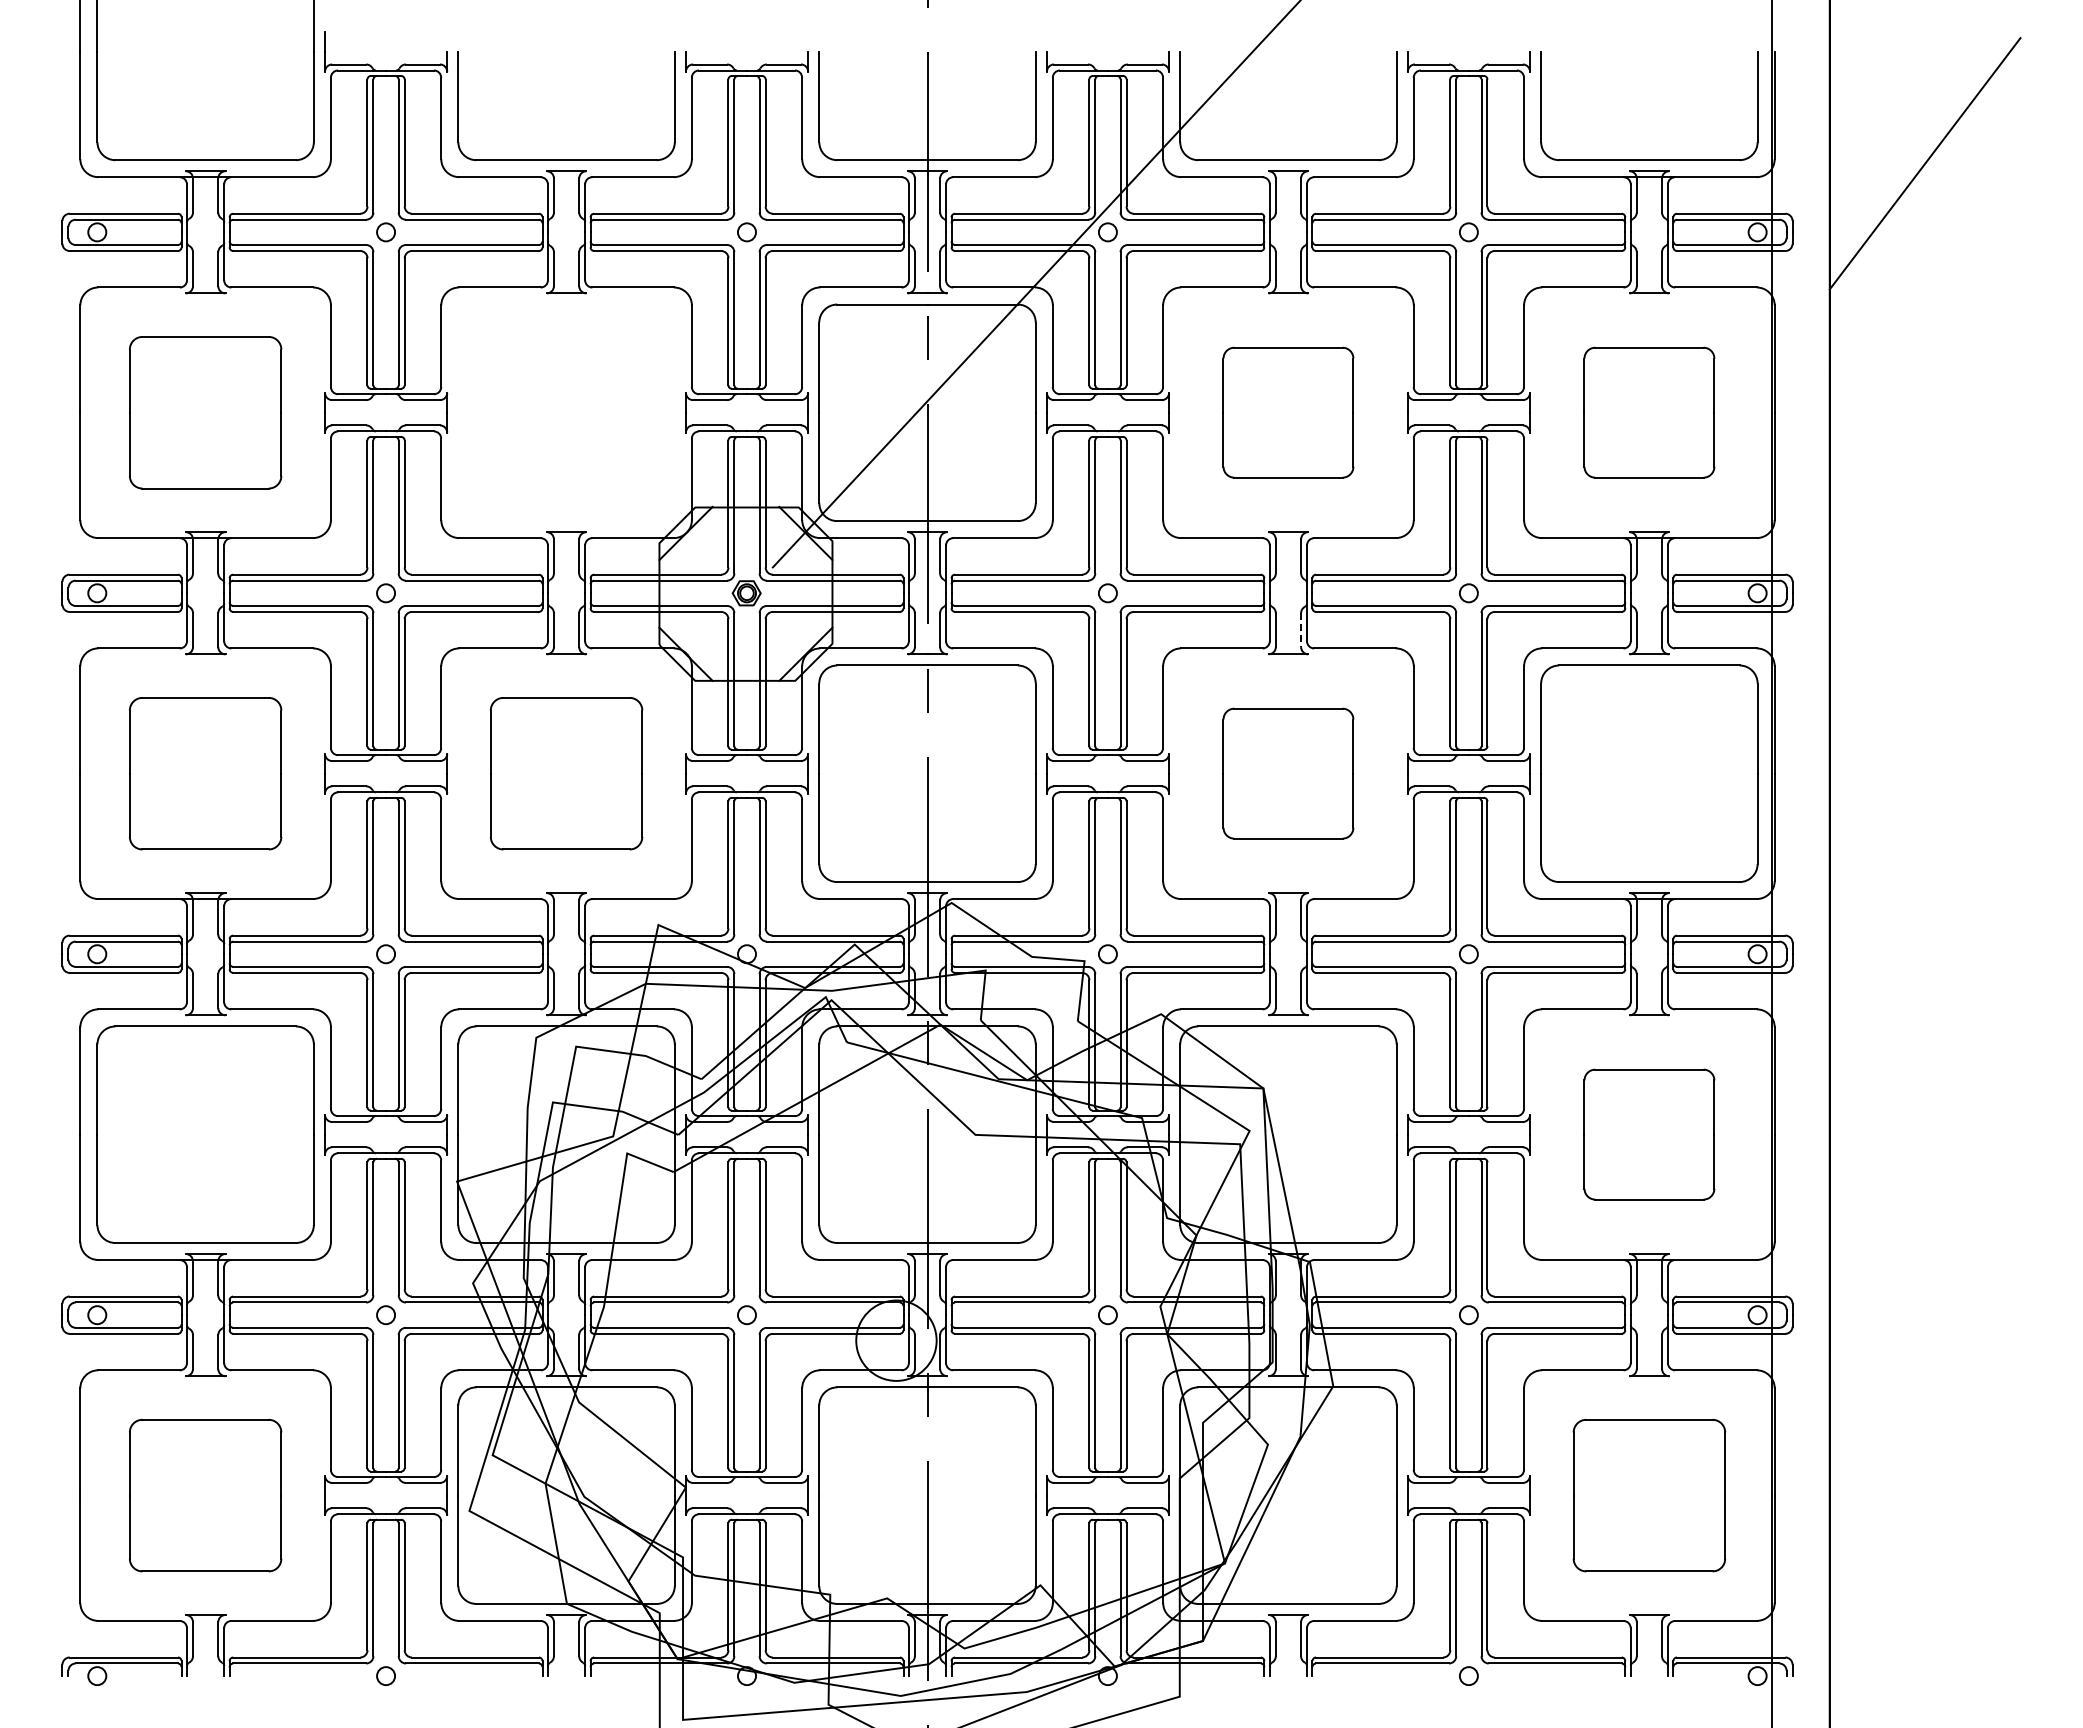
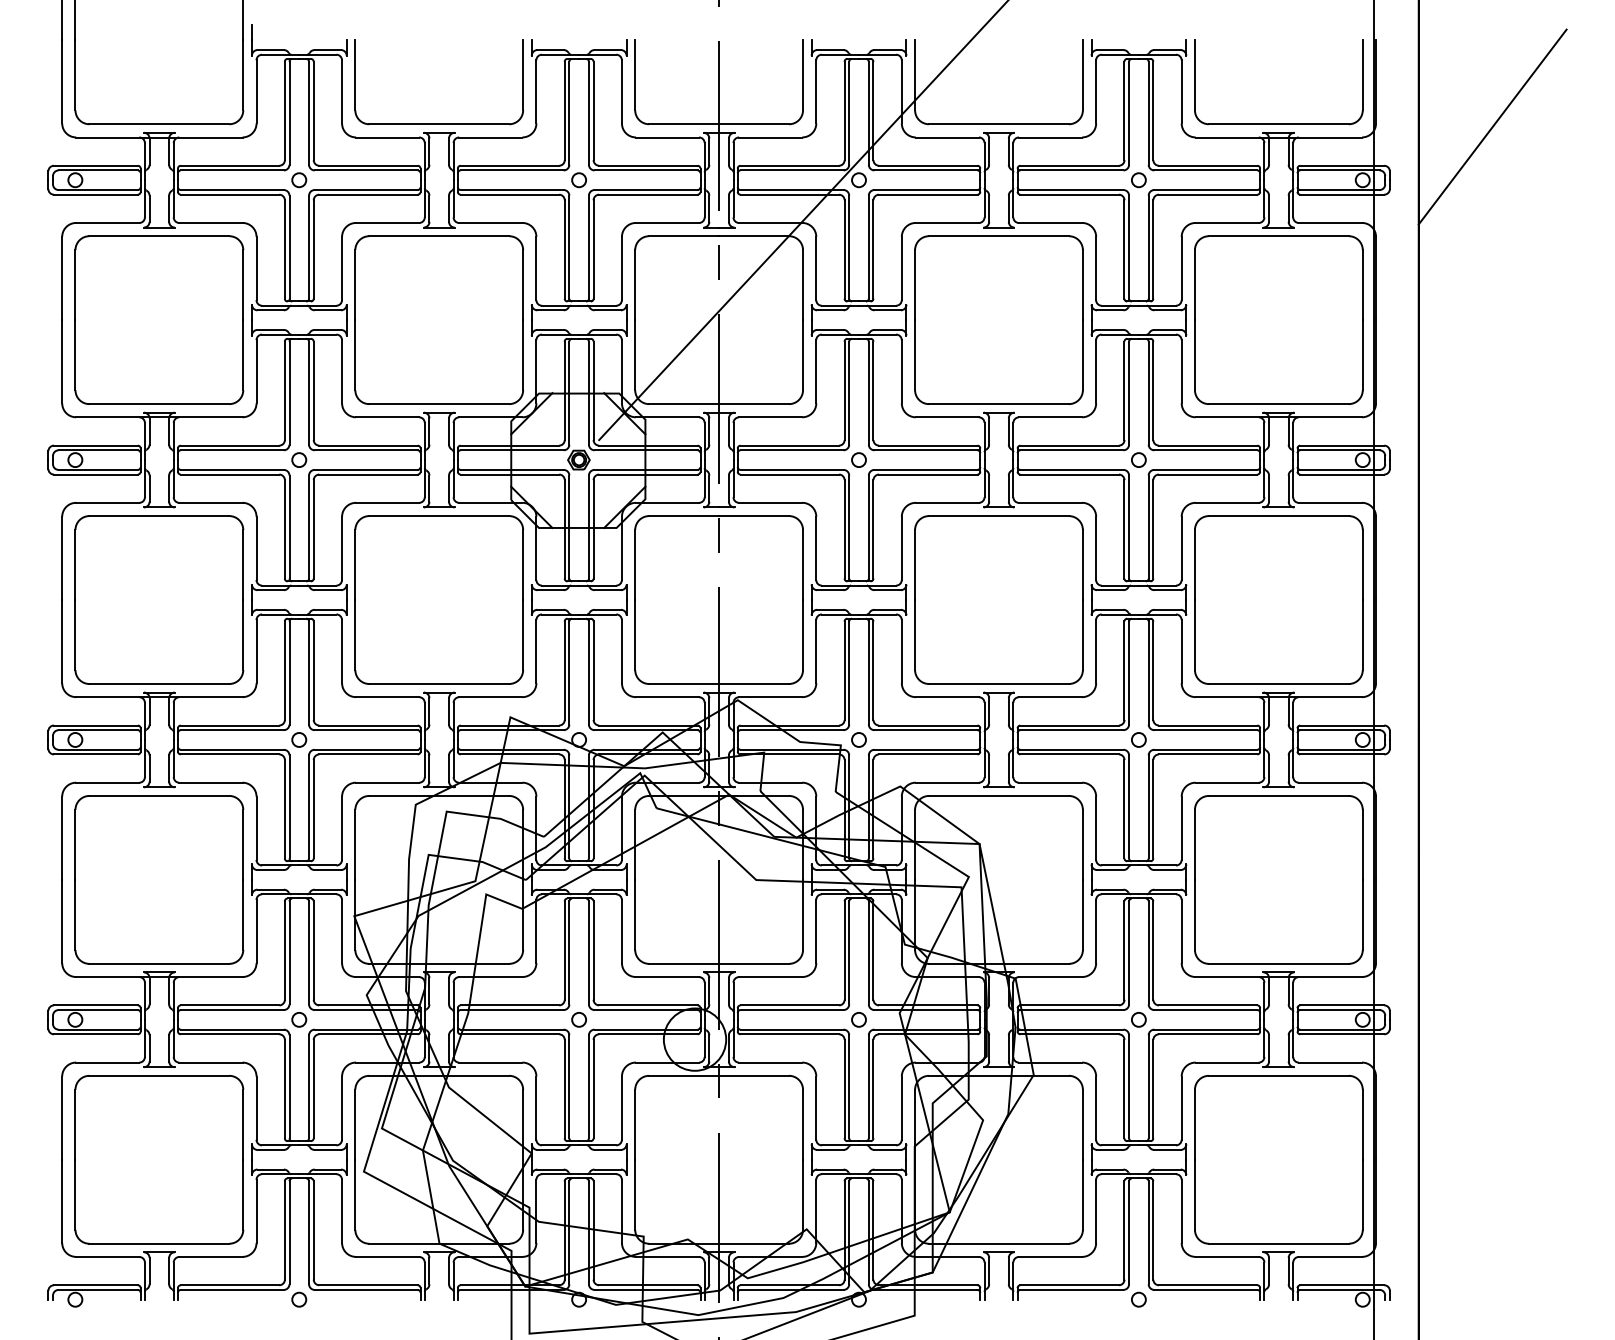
part: (205, 412) -> (159, 319), size x1.43
part: (566, 412) -> (439, 319), added
part: (1288, 412) -> (999, 319), size x1.67
part: (1649, 412) -> (1278, 319), size x1.67
line: (1301, 630) -> (1009, 488), dashed -> solid
part: (205, 773) -> (159, 599), size x1.43
part: (566, 773) -> (439, 599), size x1.43
part: (1288, 773) -> (999, 599), size x1.67
part: (1649, 1134) -> (1278, 879), size x1.67
part: (205, 1495) -> (159, 1159), size x1.43
part: (1649, 1495) -> (1278, 1159), size x1.43

